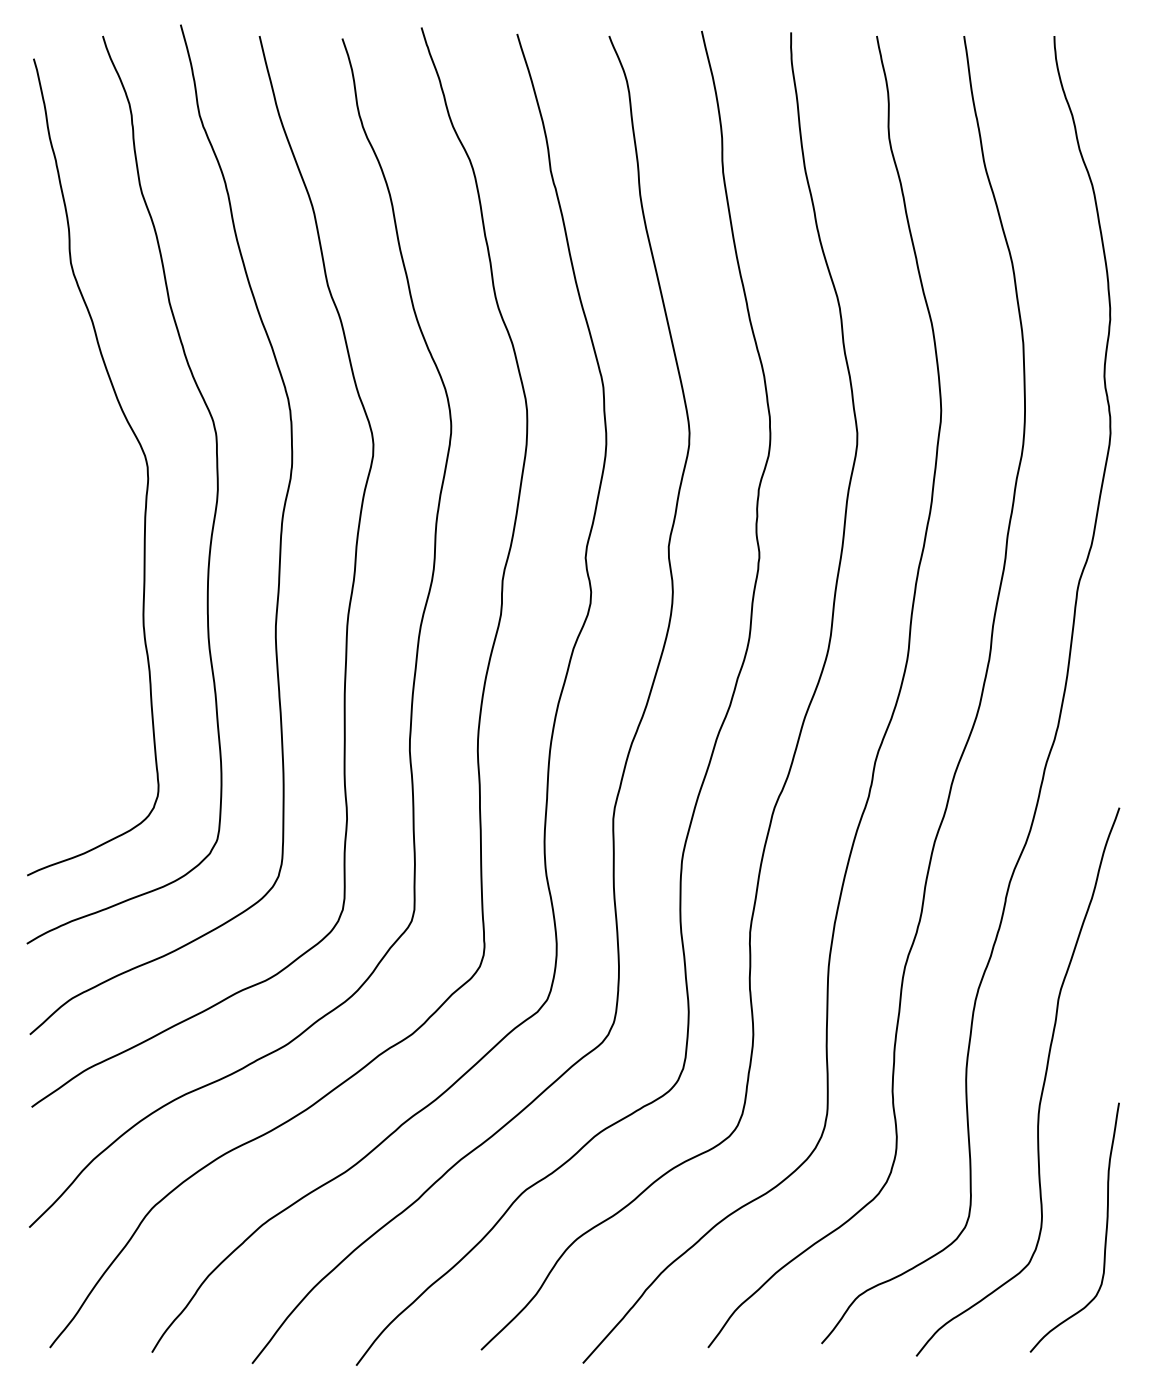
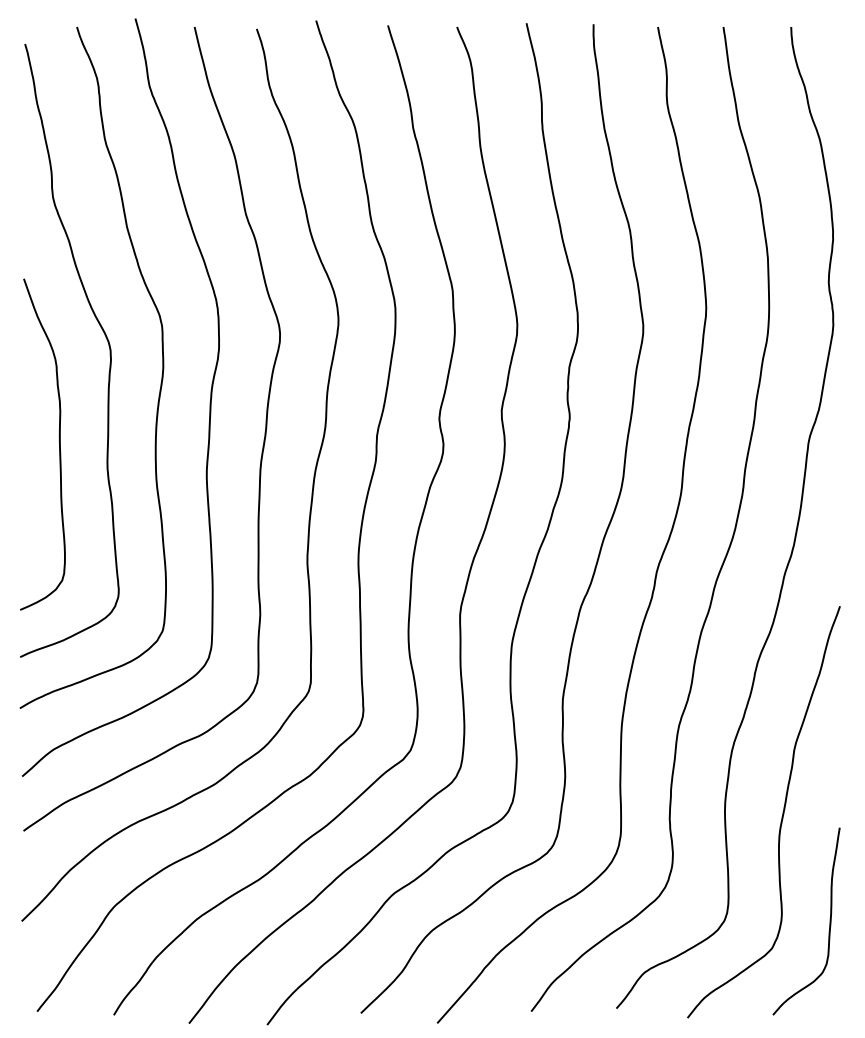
curve: (79, 592) -> (59, 444), added

